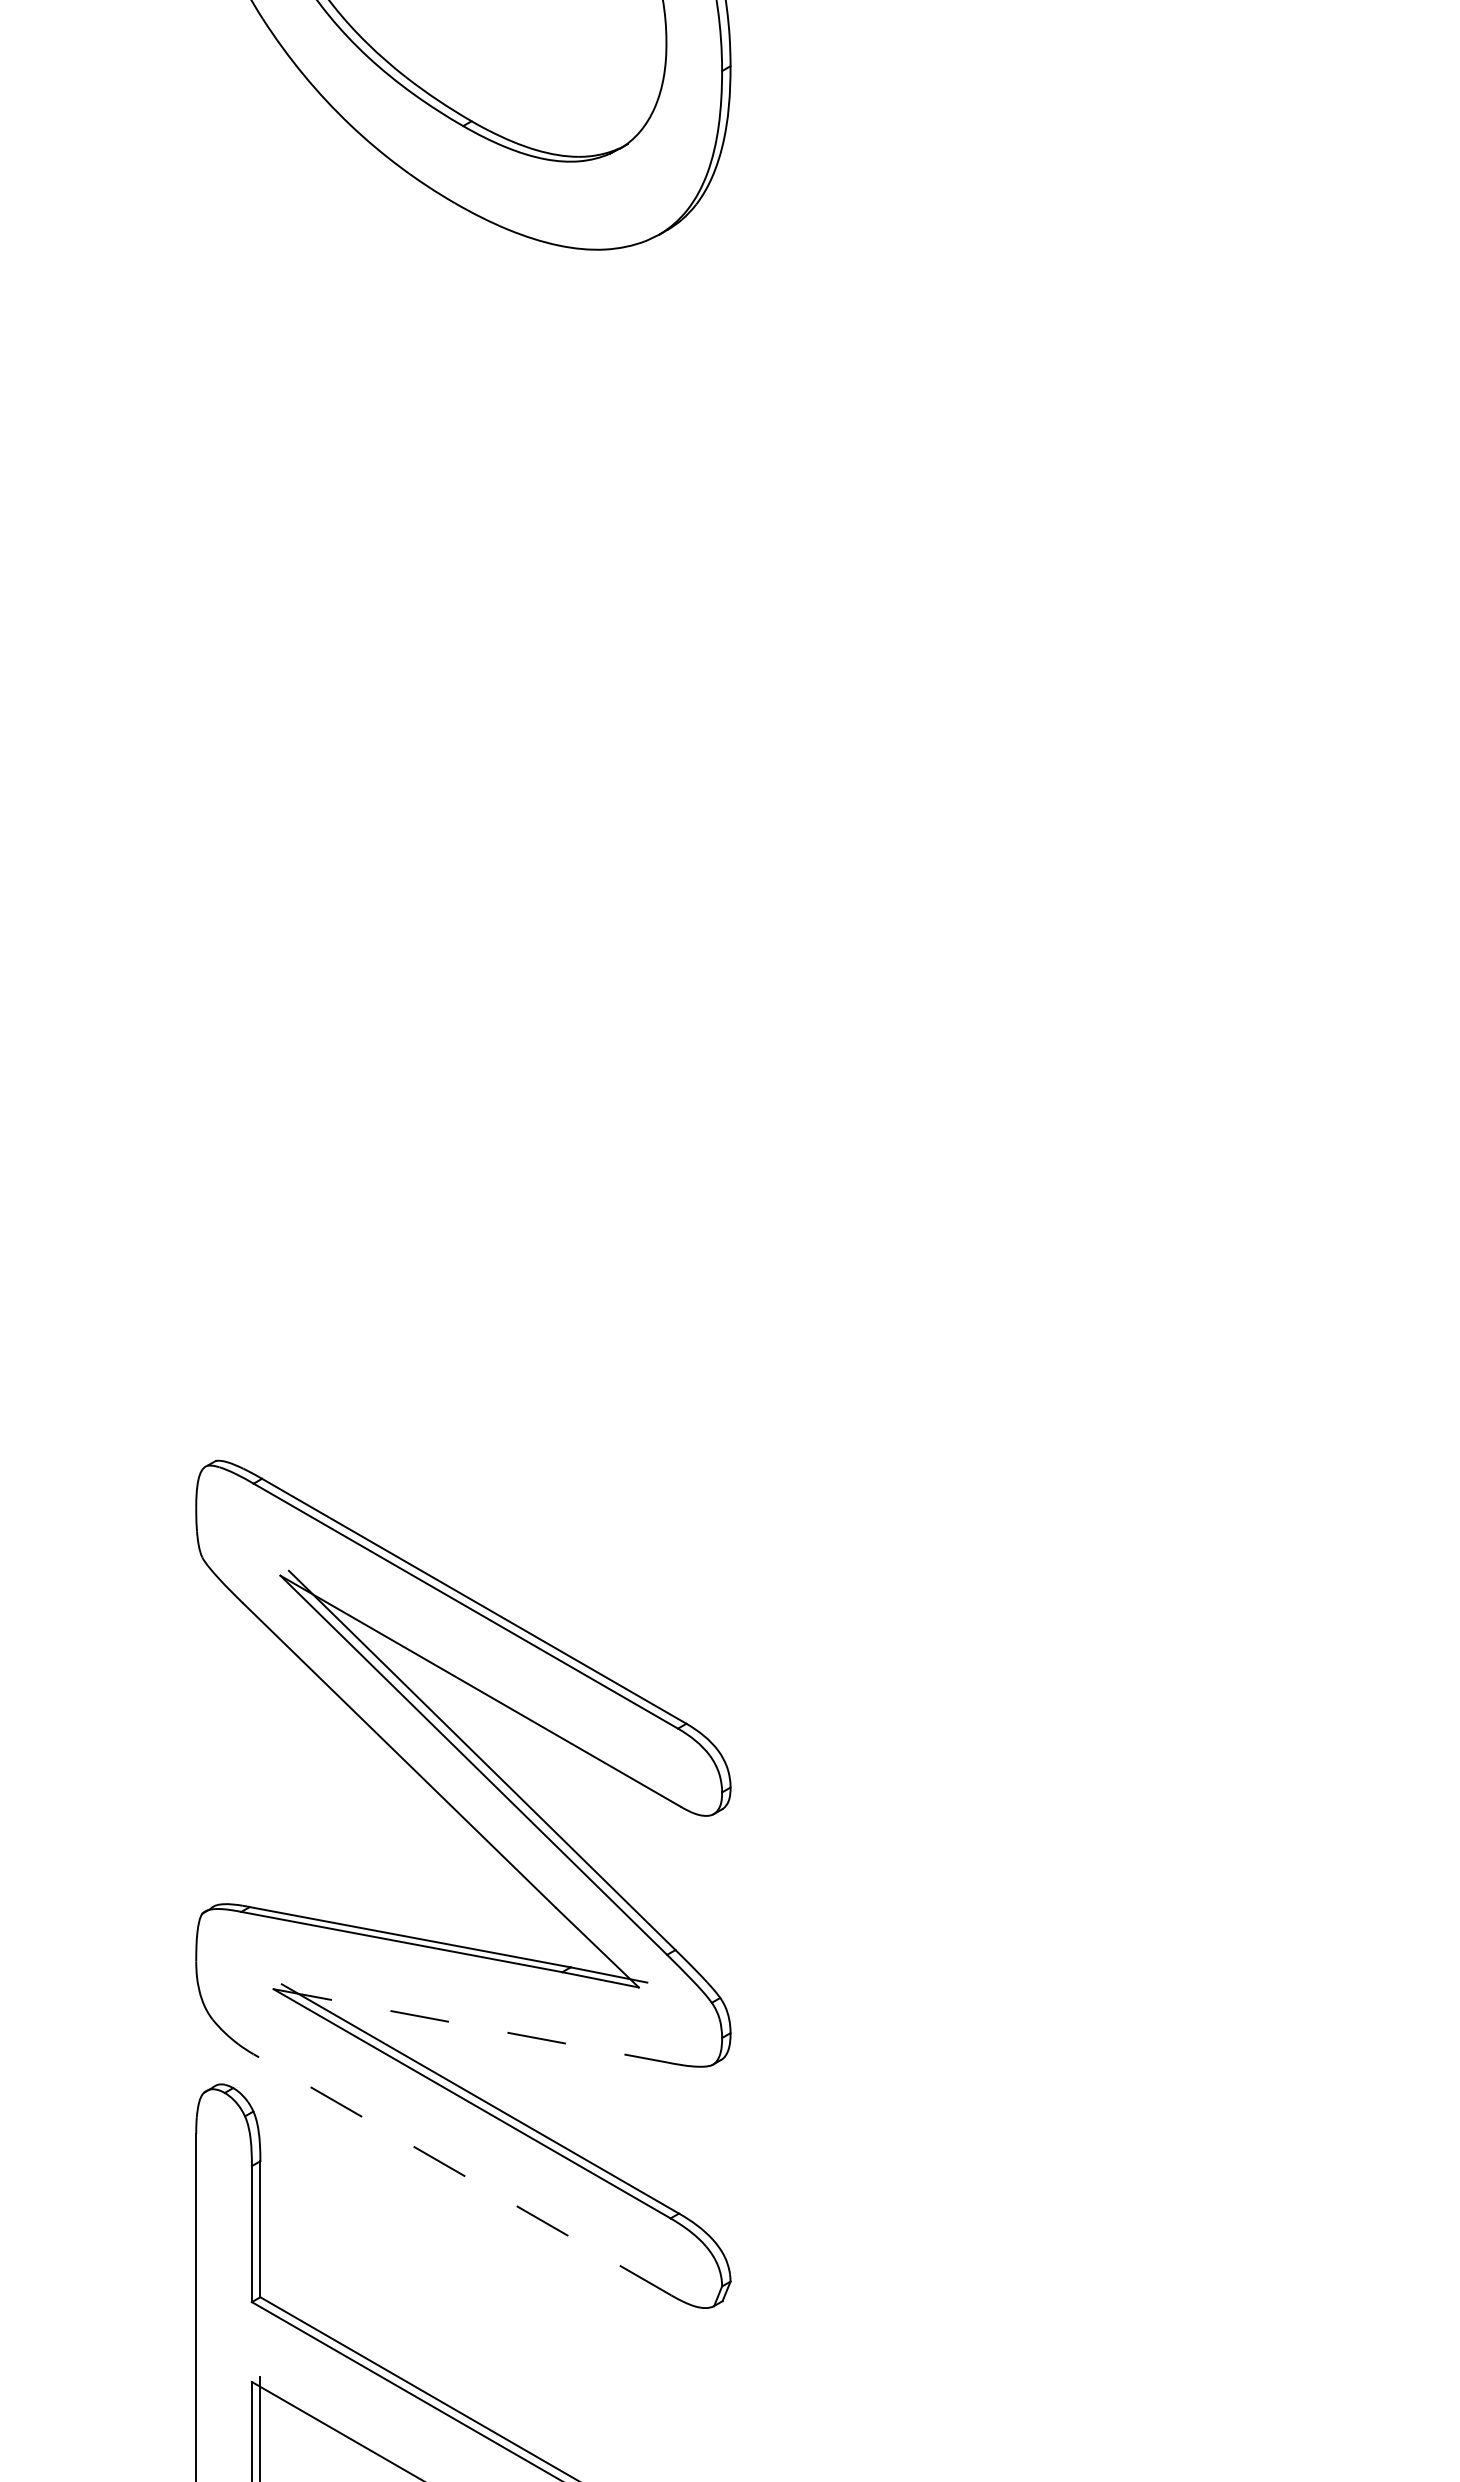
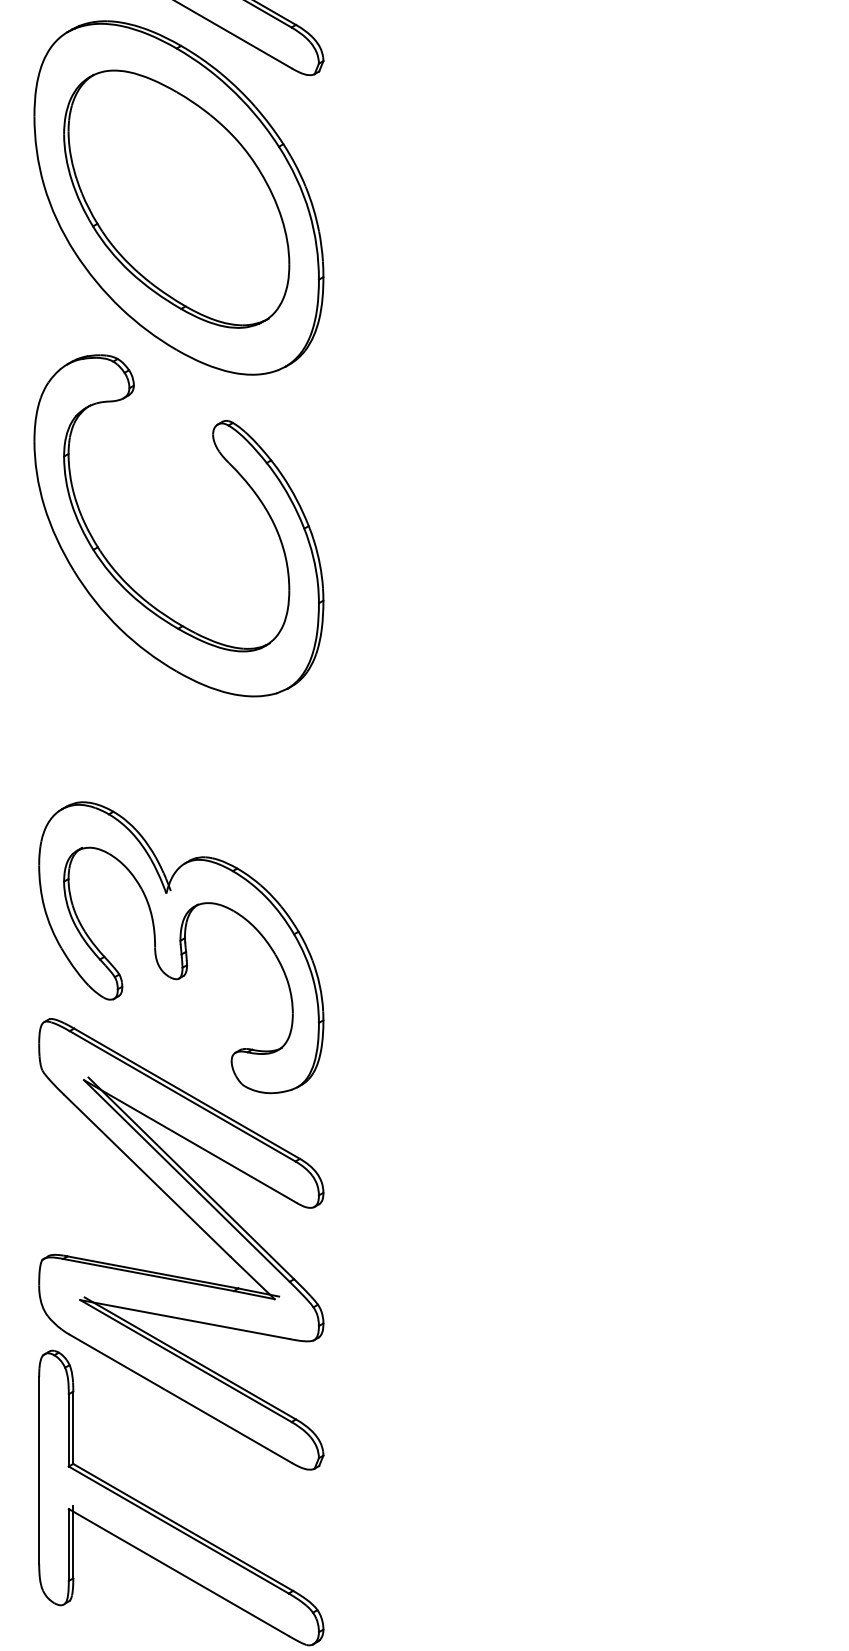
part: (356, 634) -> (124, 579), added
part: (463, 1326) -> (181, 947), added
line: (469, 2025) -> (184, 1319), dashed -> solid
line: (461, 2174) -> (180, 1398), dashed -> solid

